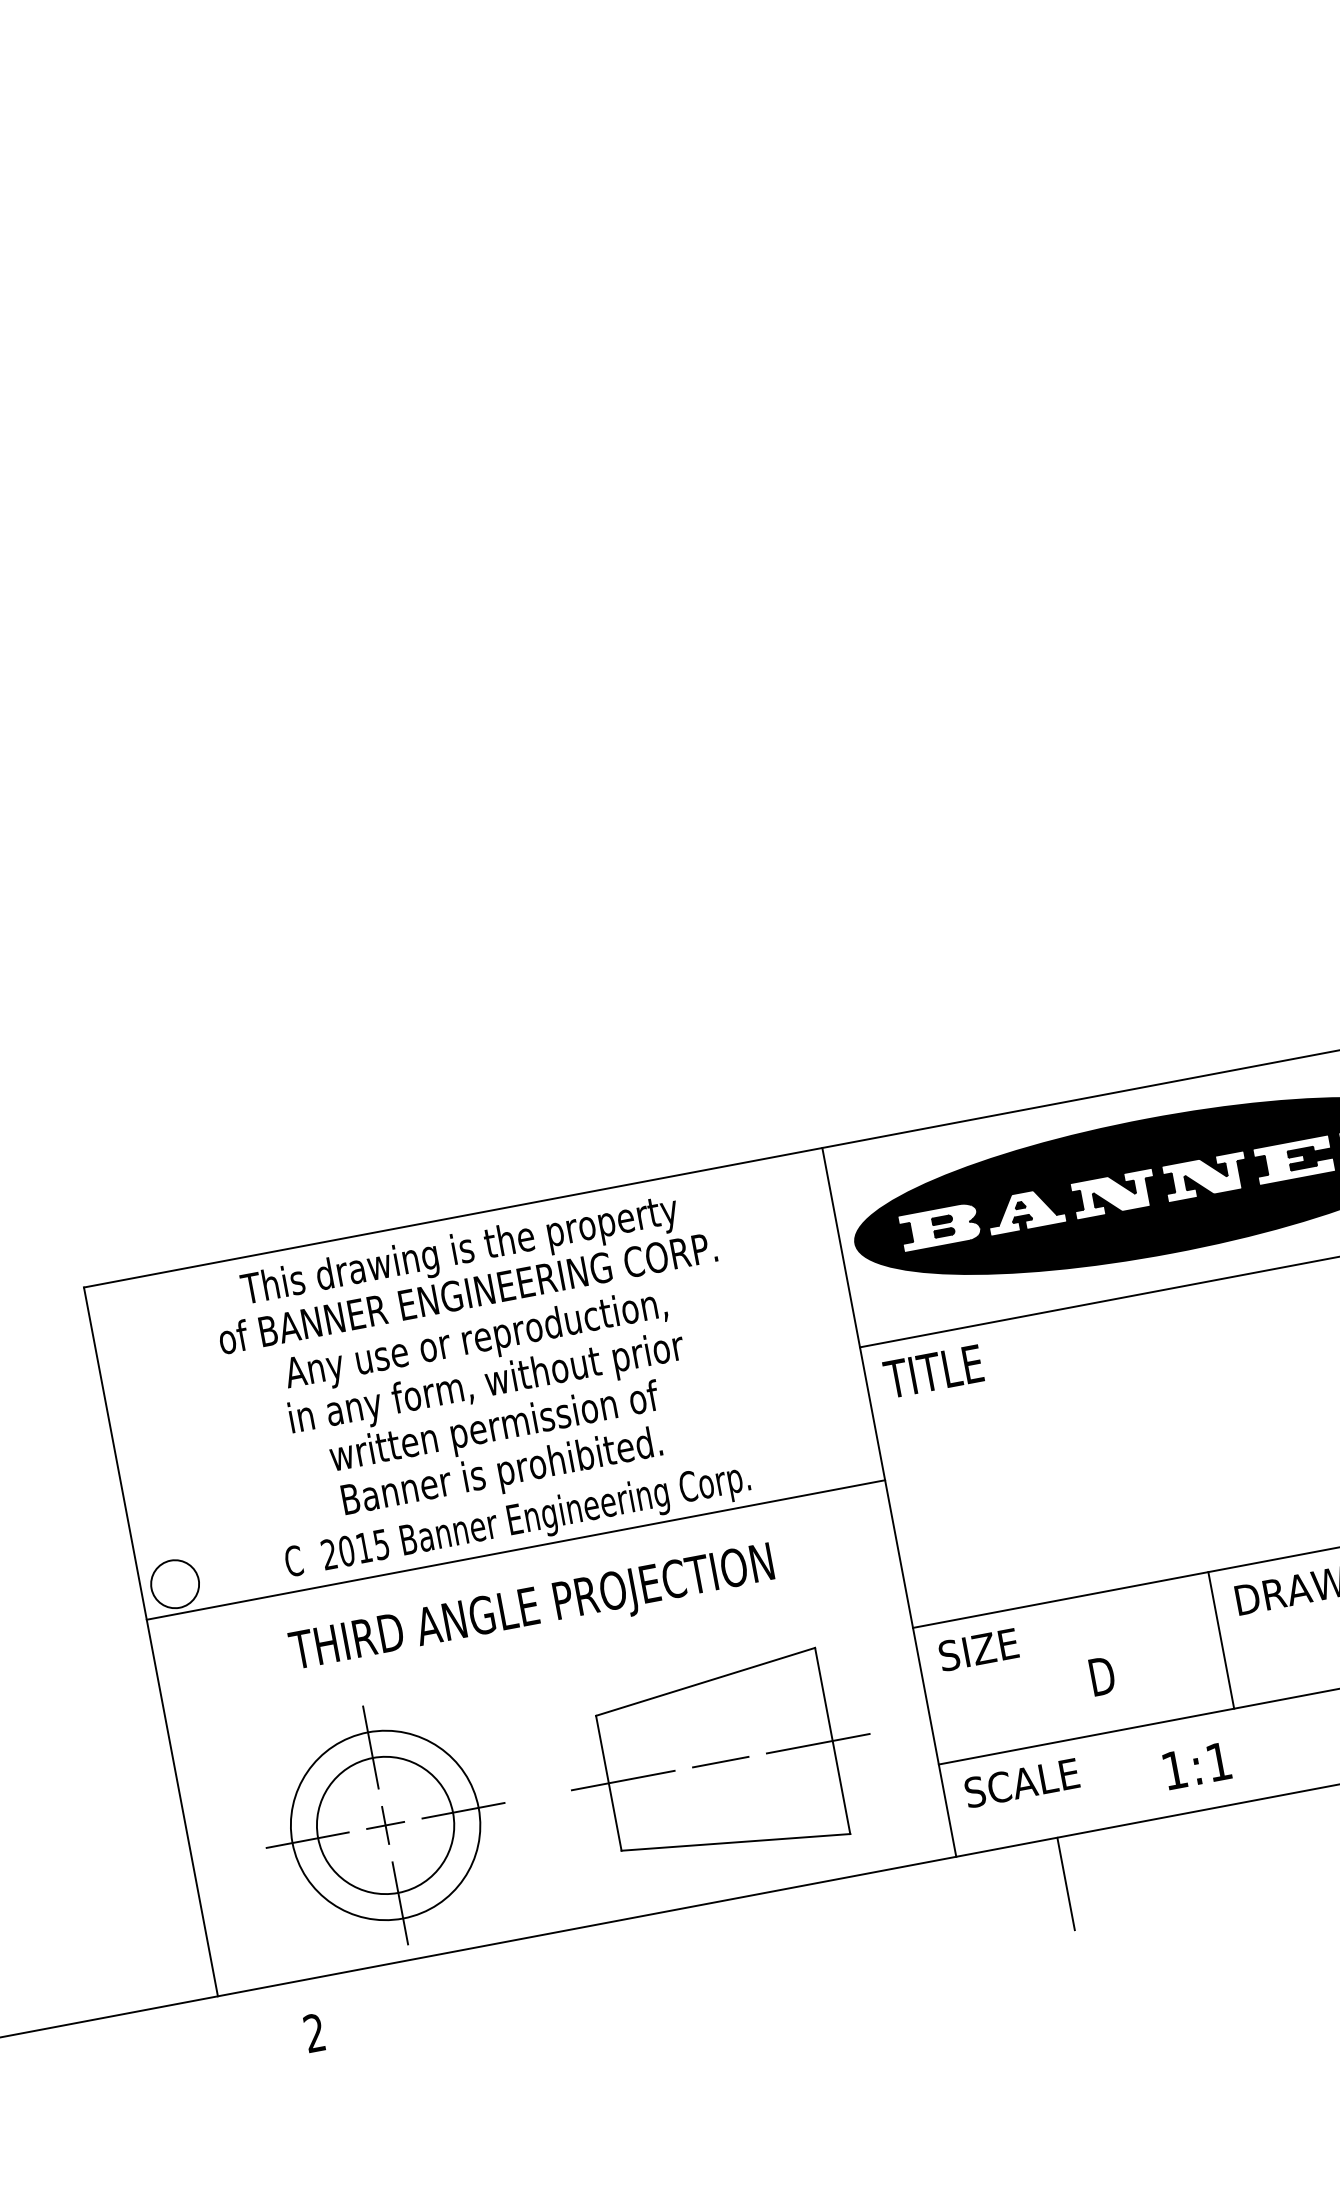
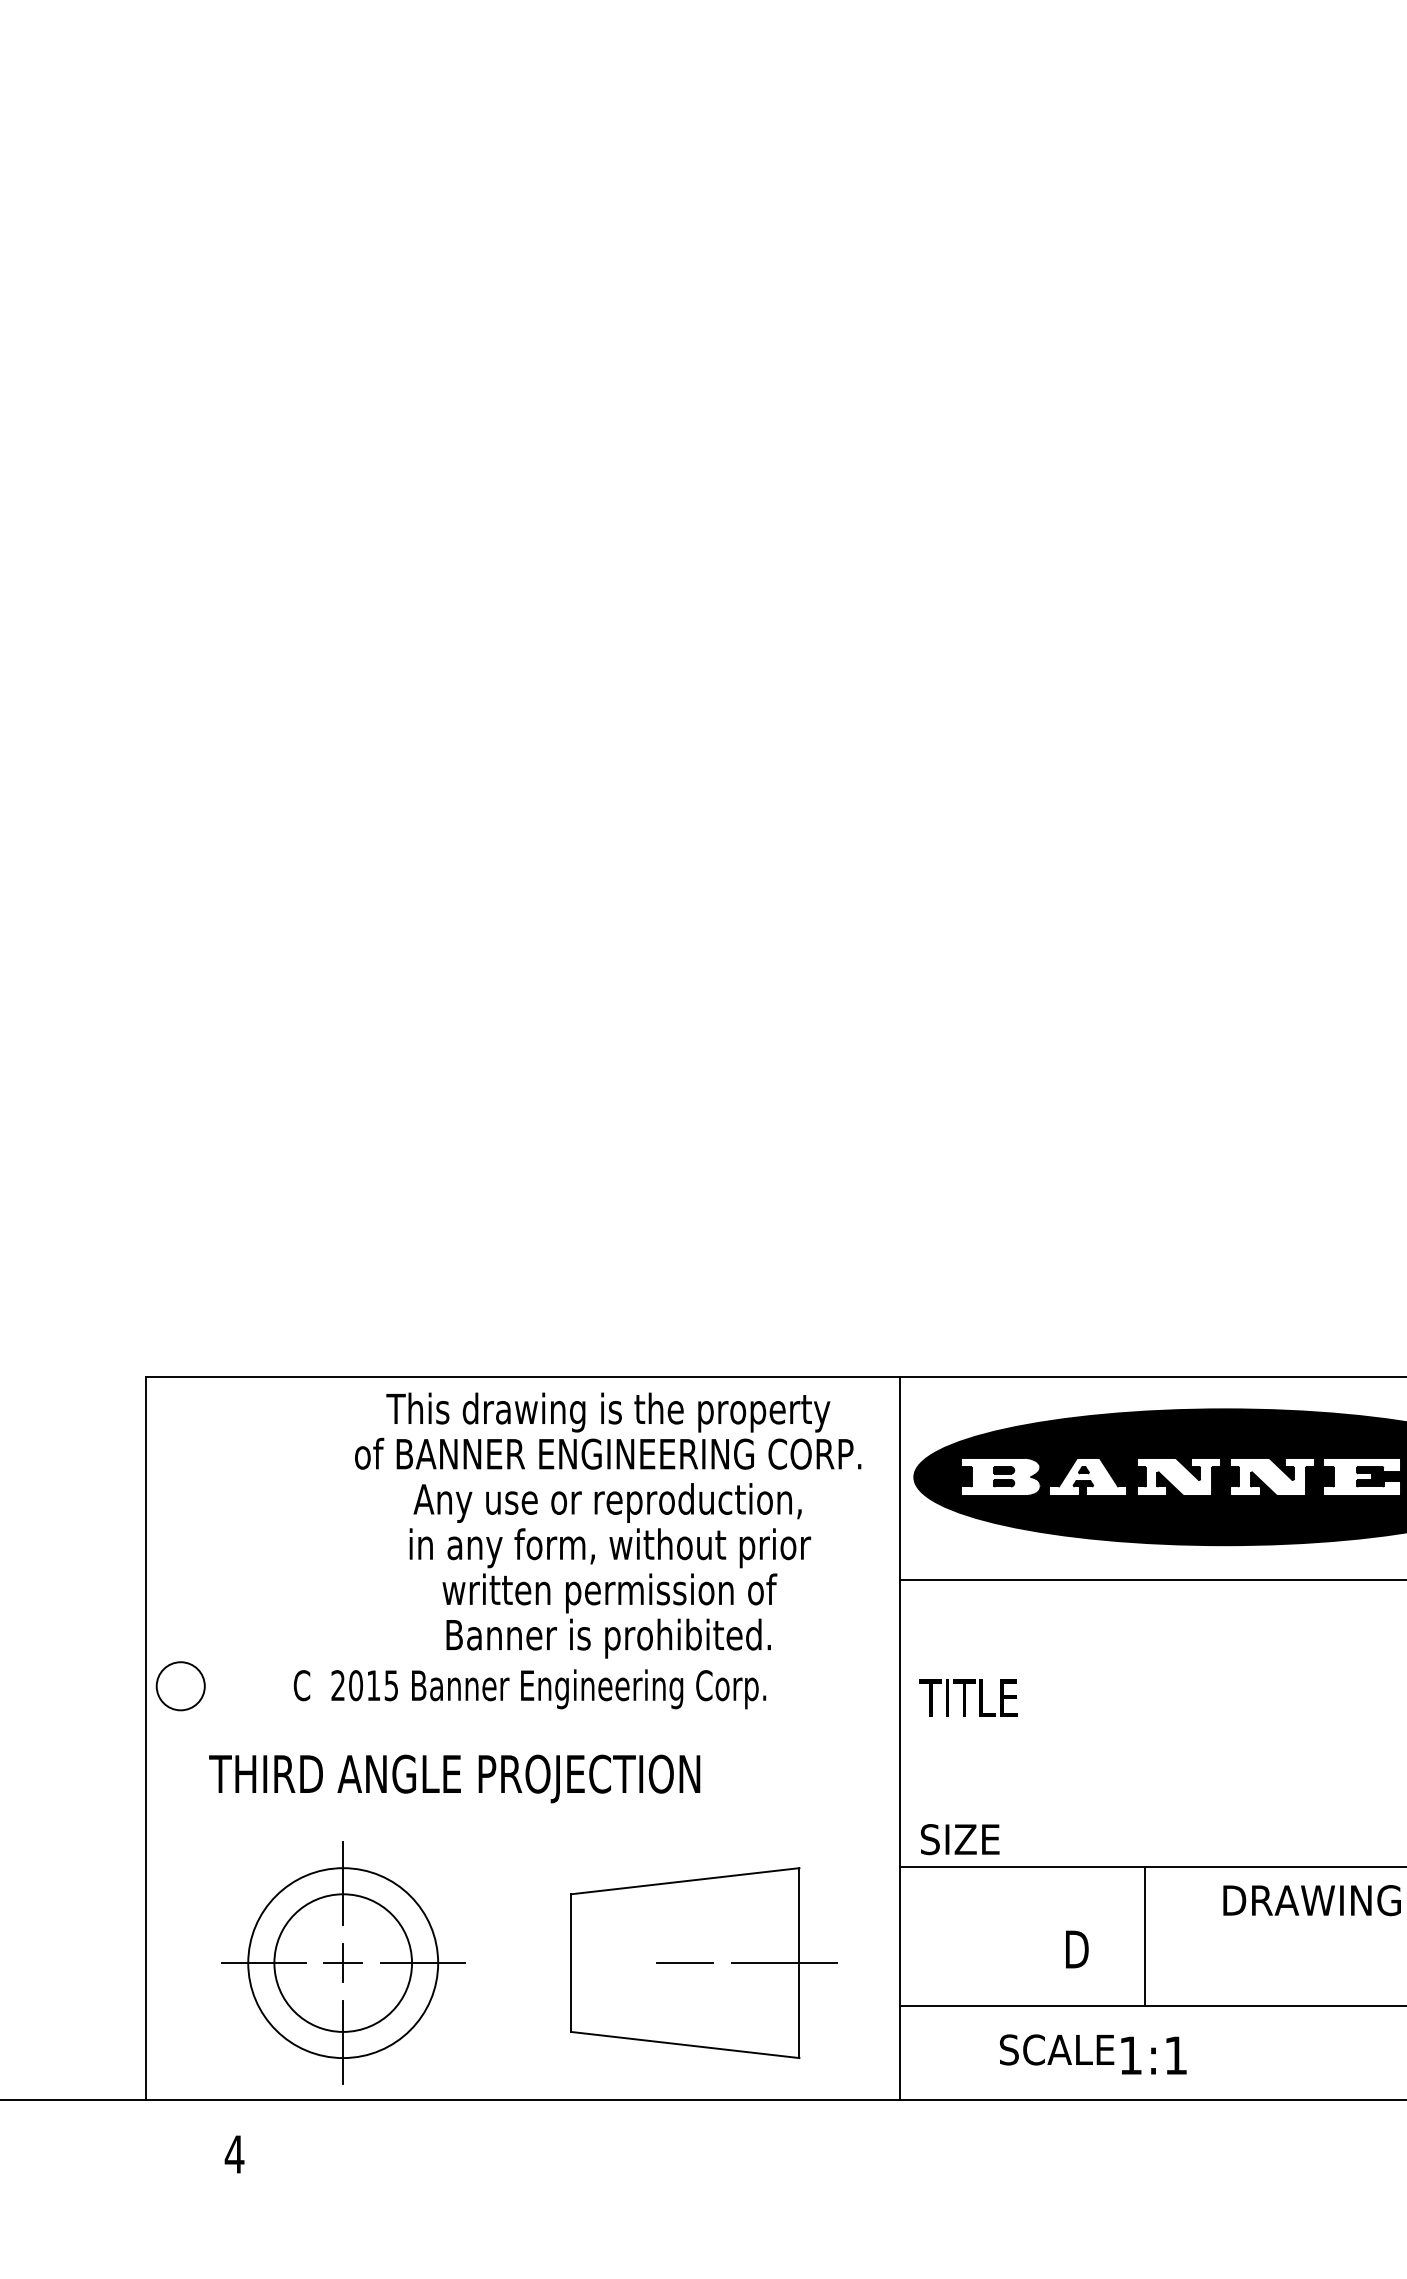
text: (481, 1363) -> (608, 1525), moved
text: (933, 1371) -> (968, 1697), moved
line: (515, 1550) -> (522, 1716), removed
text: (532, 1610) -> (454, 1778), moved
line: (1220, 1640) -> (1144, 1936), moved
text: (978, 1649) -> (960, 1839), moved
line: (623, 1780) -> (585, 1963), removed
text: (1022, 1782) -> (1057, 2049), moved
line: (1065, 1884) -> (1002, 2147), removed
text: (314, 2033) -> (234, 2154), 2 -> 4

